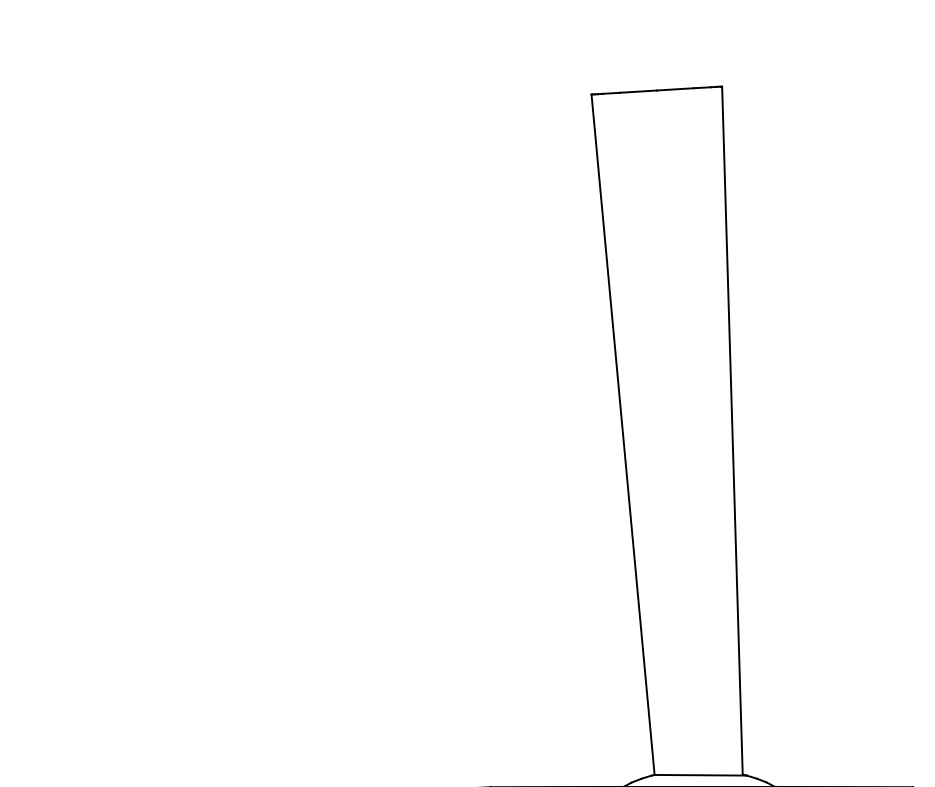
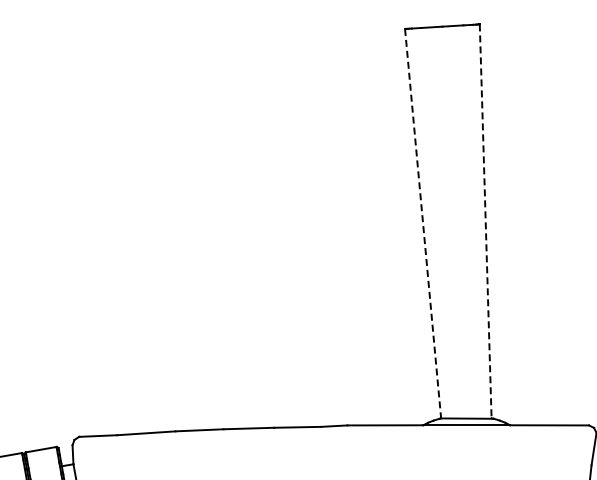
line: (732, 430) -> (485, 221), solid -> dashed
line: (623, 434) -> (423, 223), solid -> dashed

